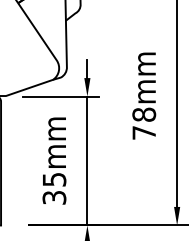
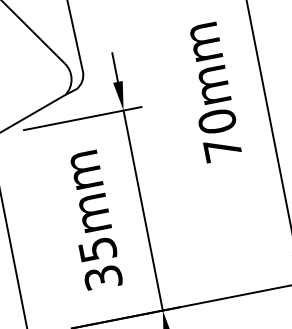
text: (143, 114) -> (216, 121), 78mm -> 70mm

